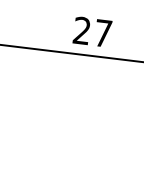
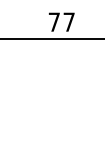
text: (81, 29) -> (53, 21), 27 -> 77

